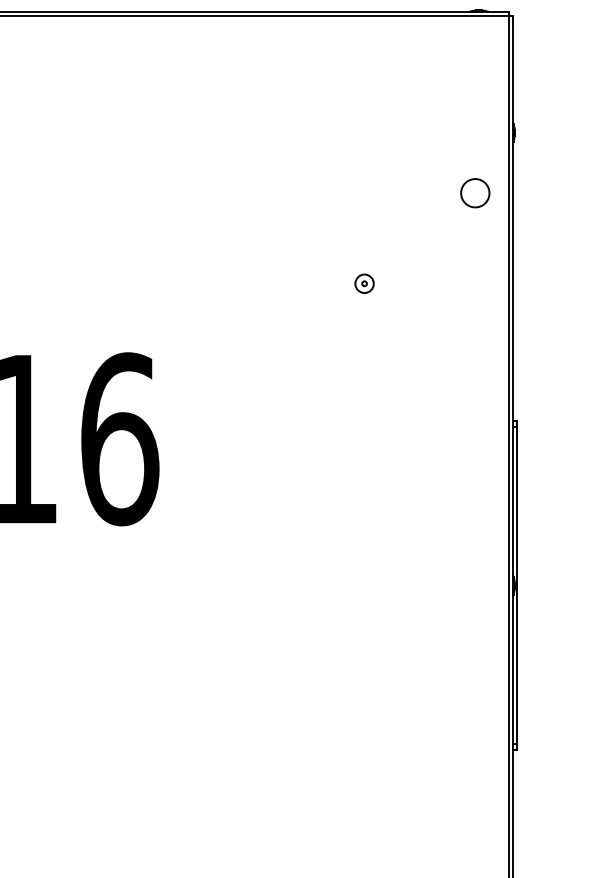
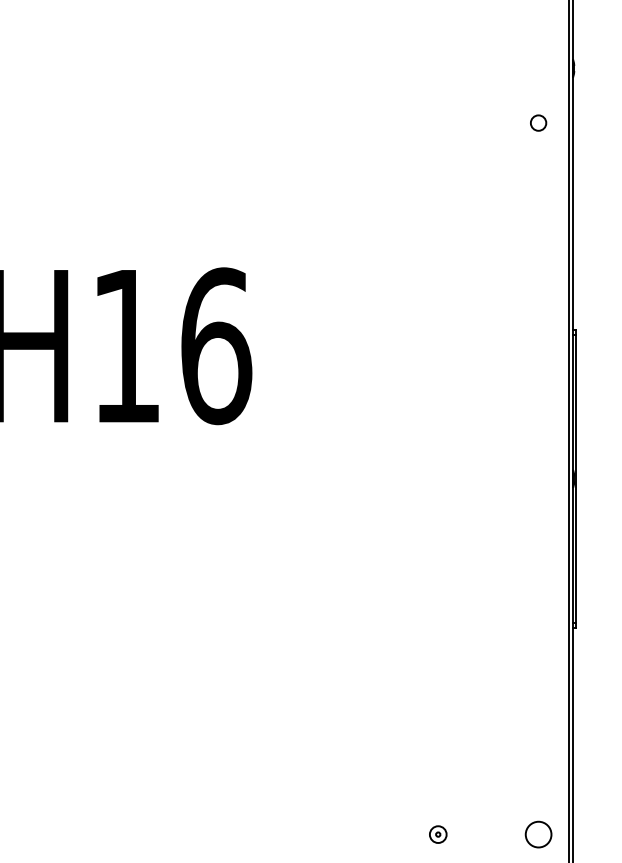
circle: (475, 192) -> (538, 122), size x0.6
part: (364, 284) -> (438, 205), removed

